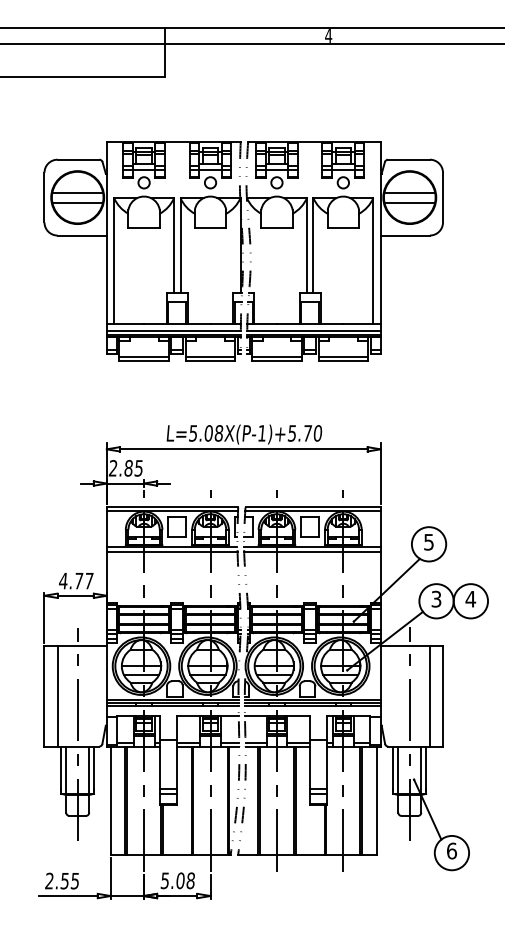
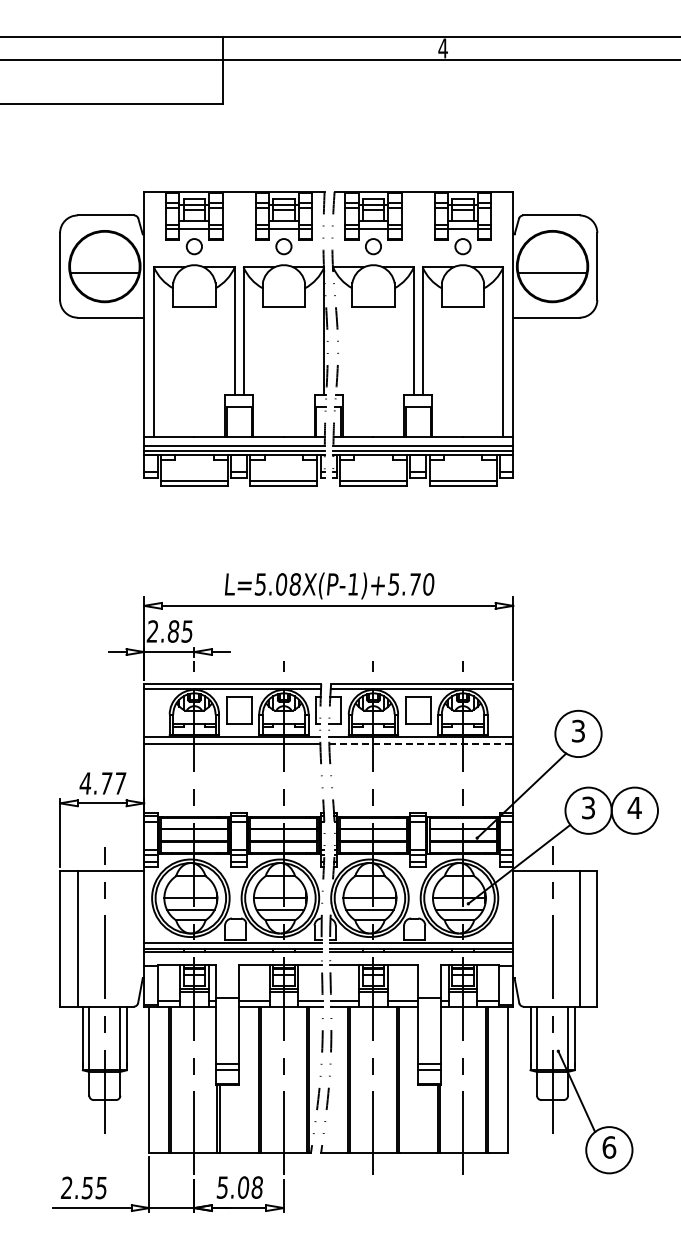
line: (77, 192) -> (104, 259), removed
line: (409, 192) -> (552, 259), removed
text: (429, 541) -> (578, 730), 5 -> 3
line: (312, 552) -> (421, 744), solid -> dashed

